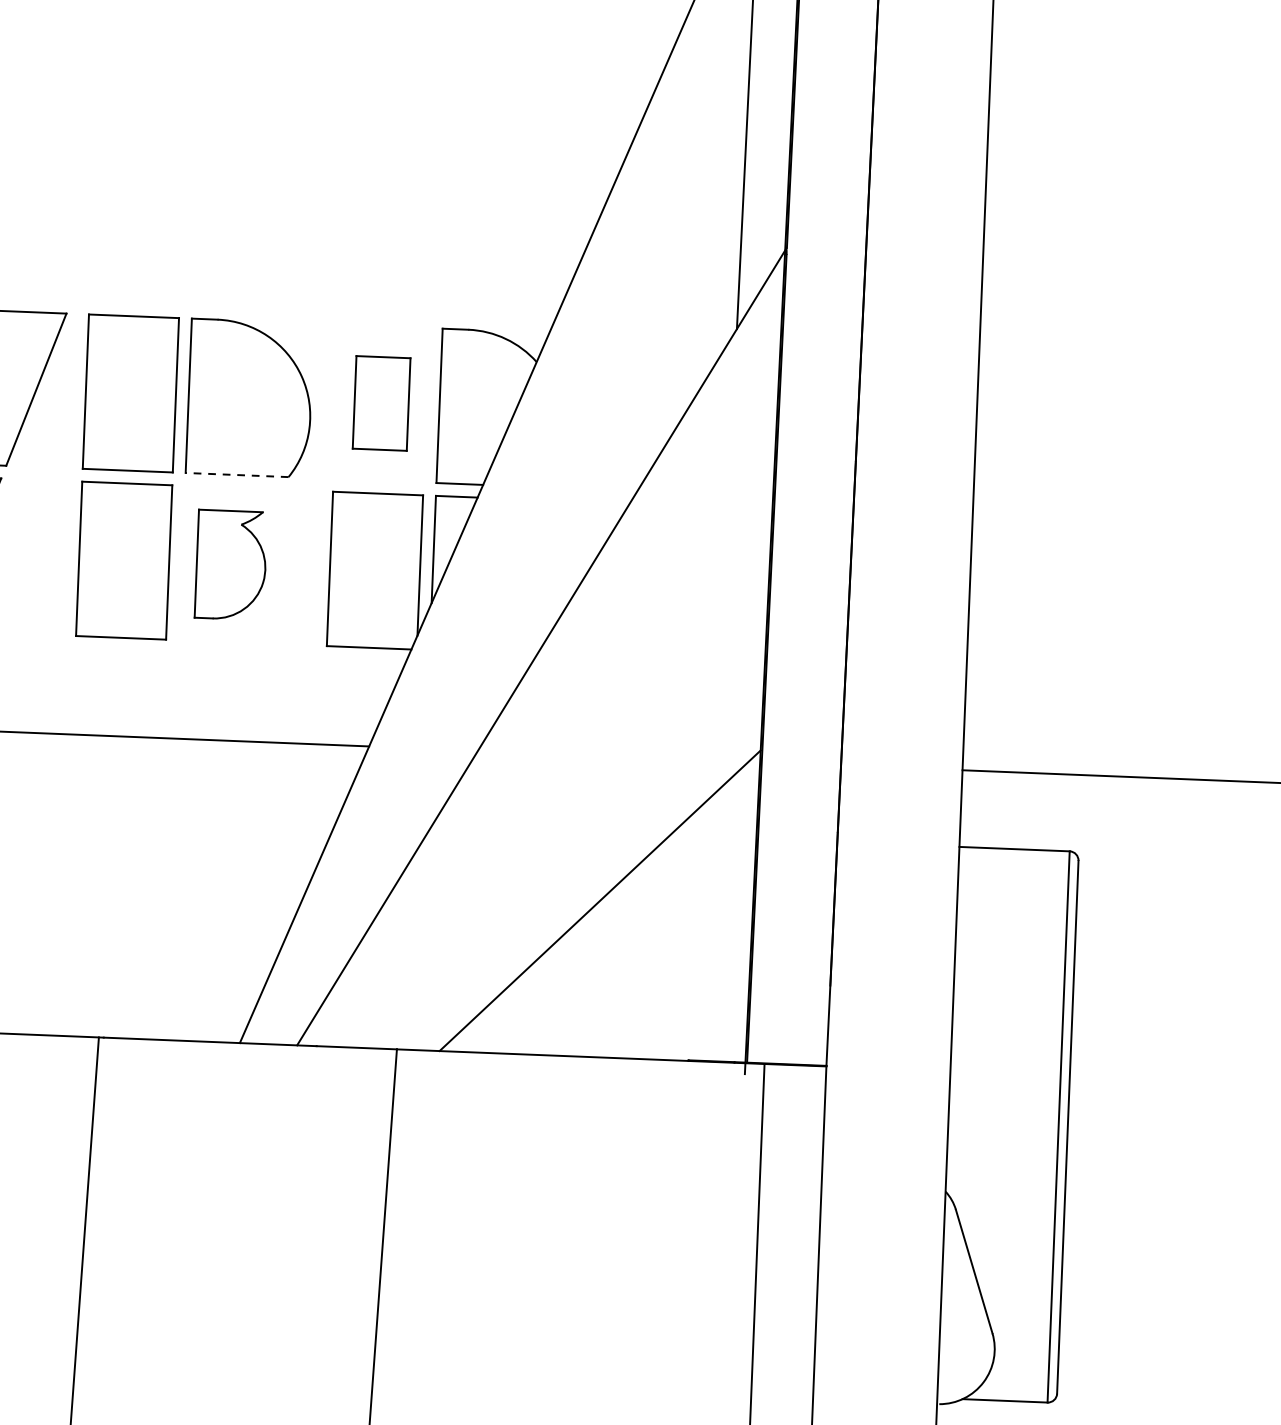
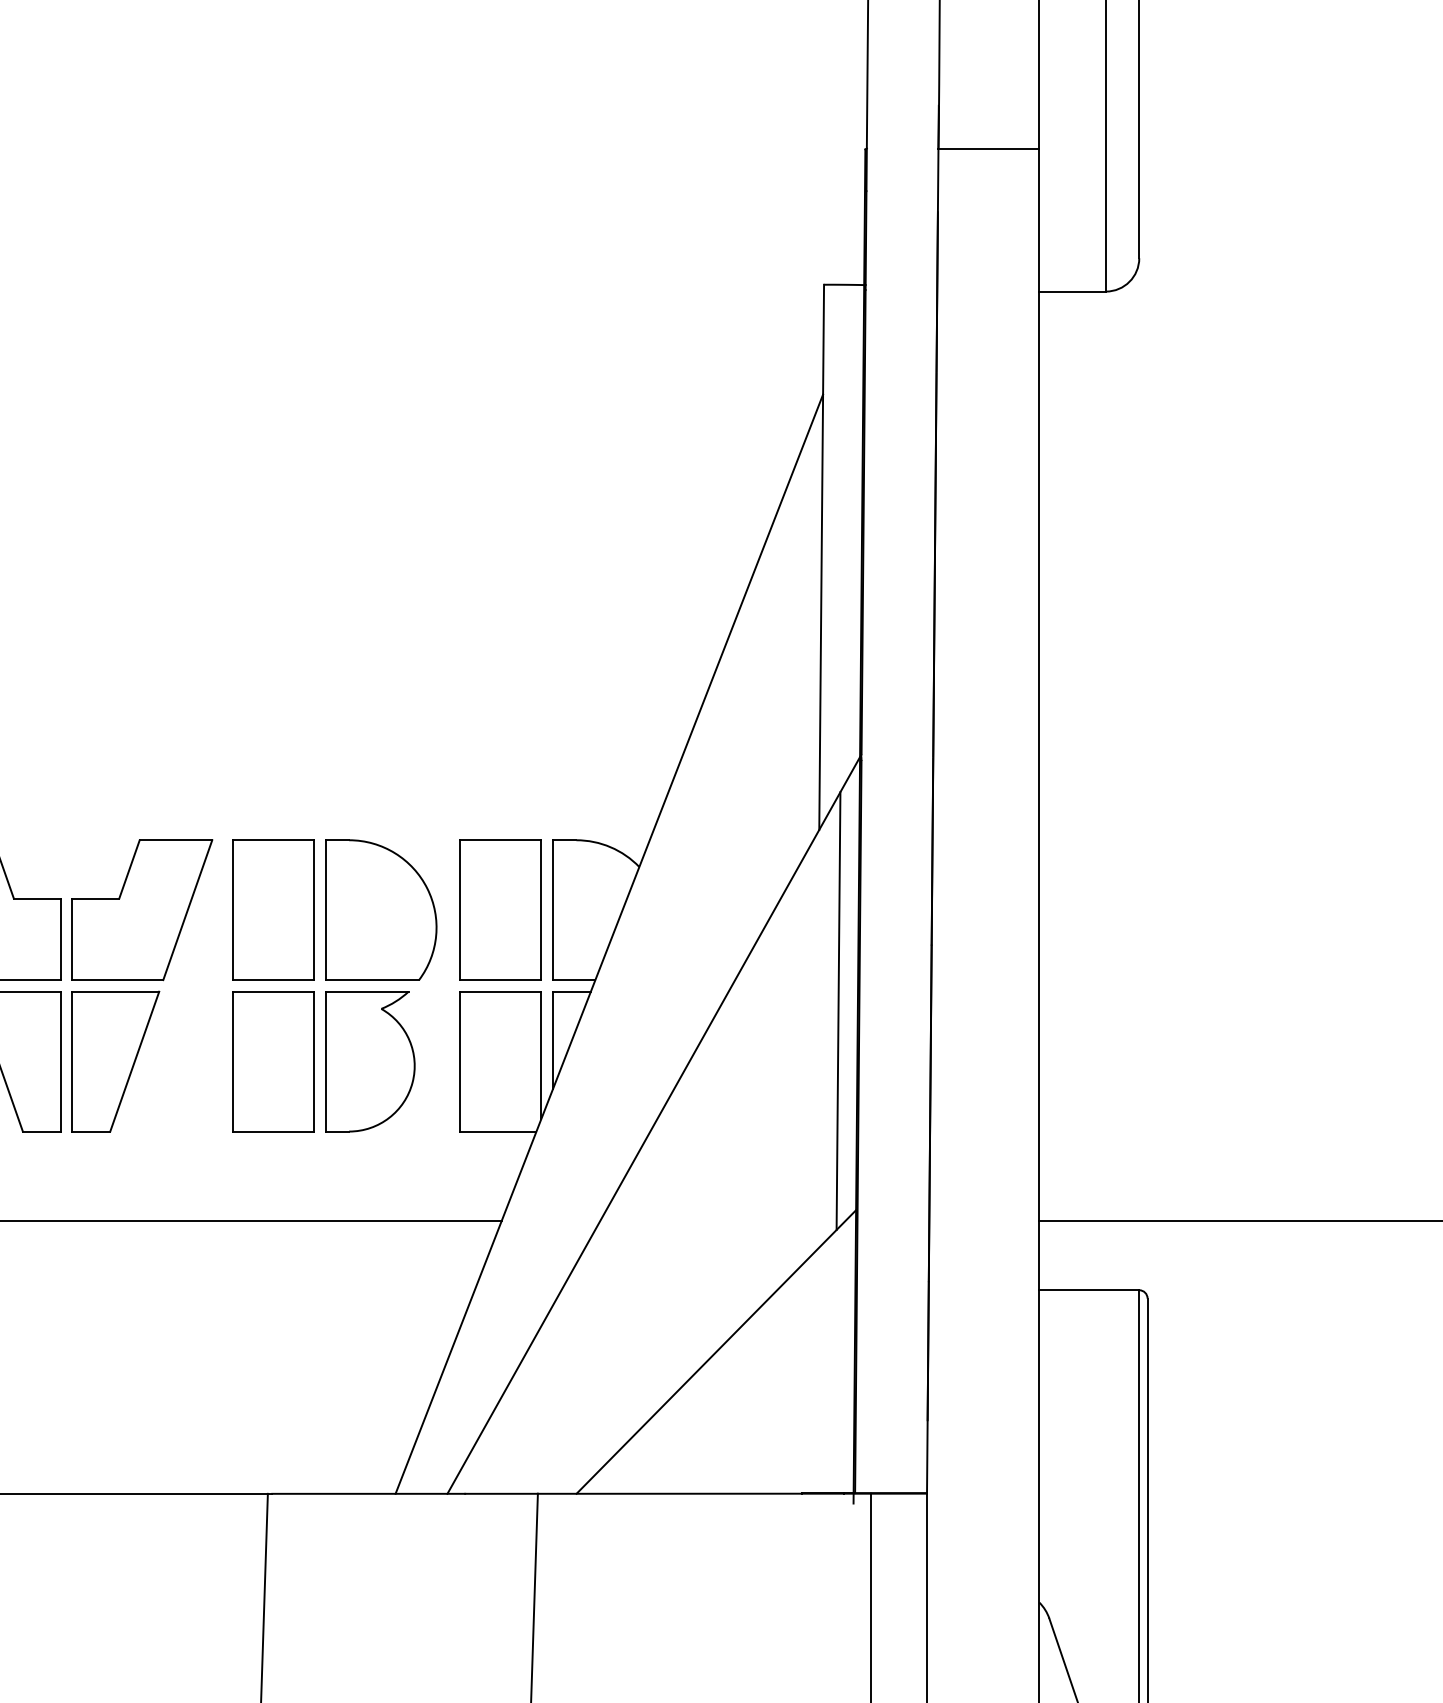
part: (381, 402) -> (500, 909), size x1.67
line: (237, 475) -> (372, 980), dashed -> solid
line: (750, 529) -> (838, 1010), added
part: (231, 564) -> (370, 1061), size x1.43

